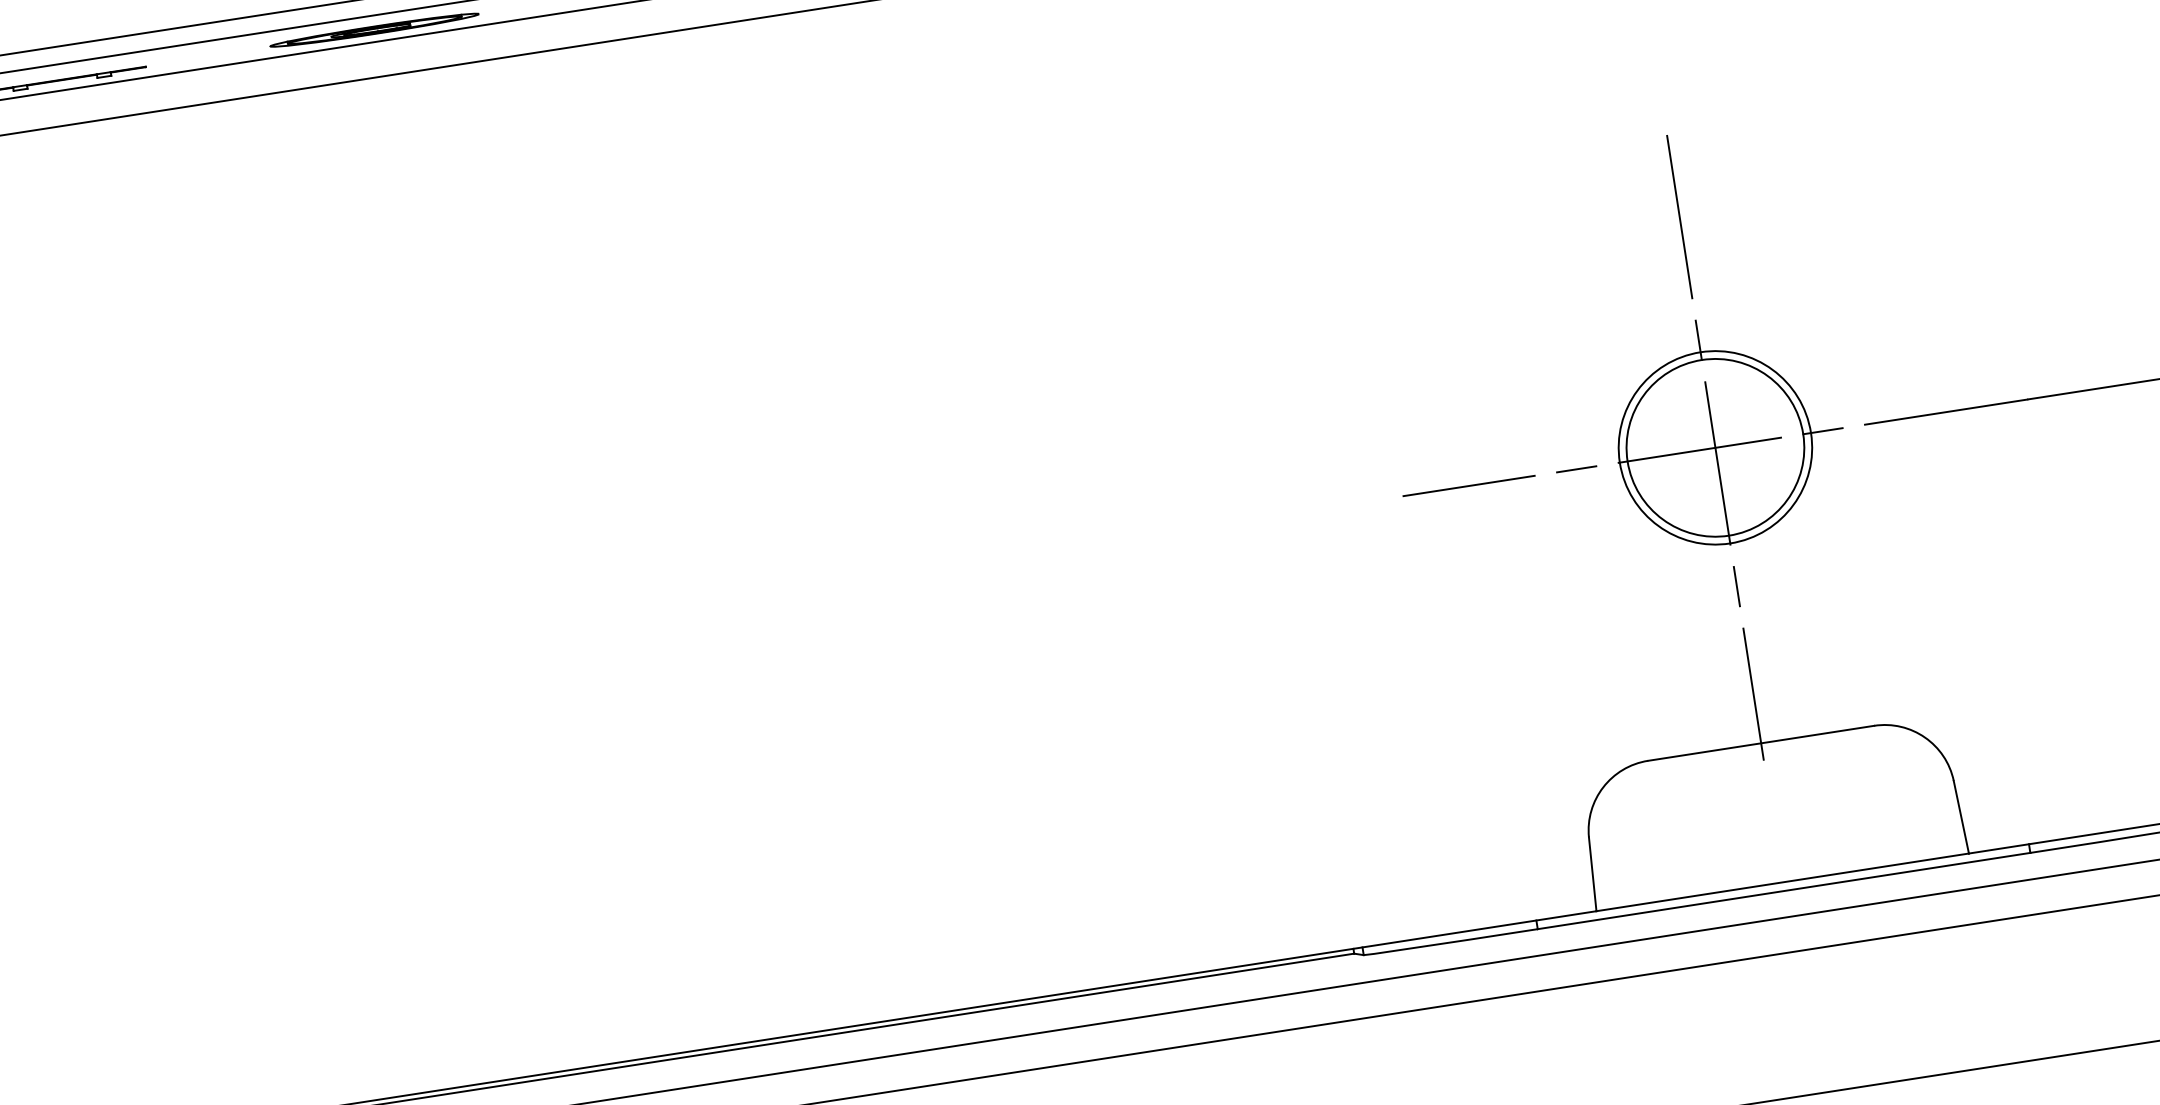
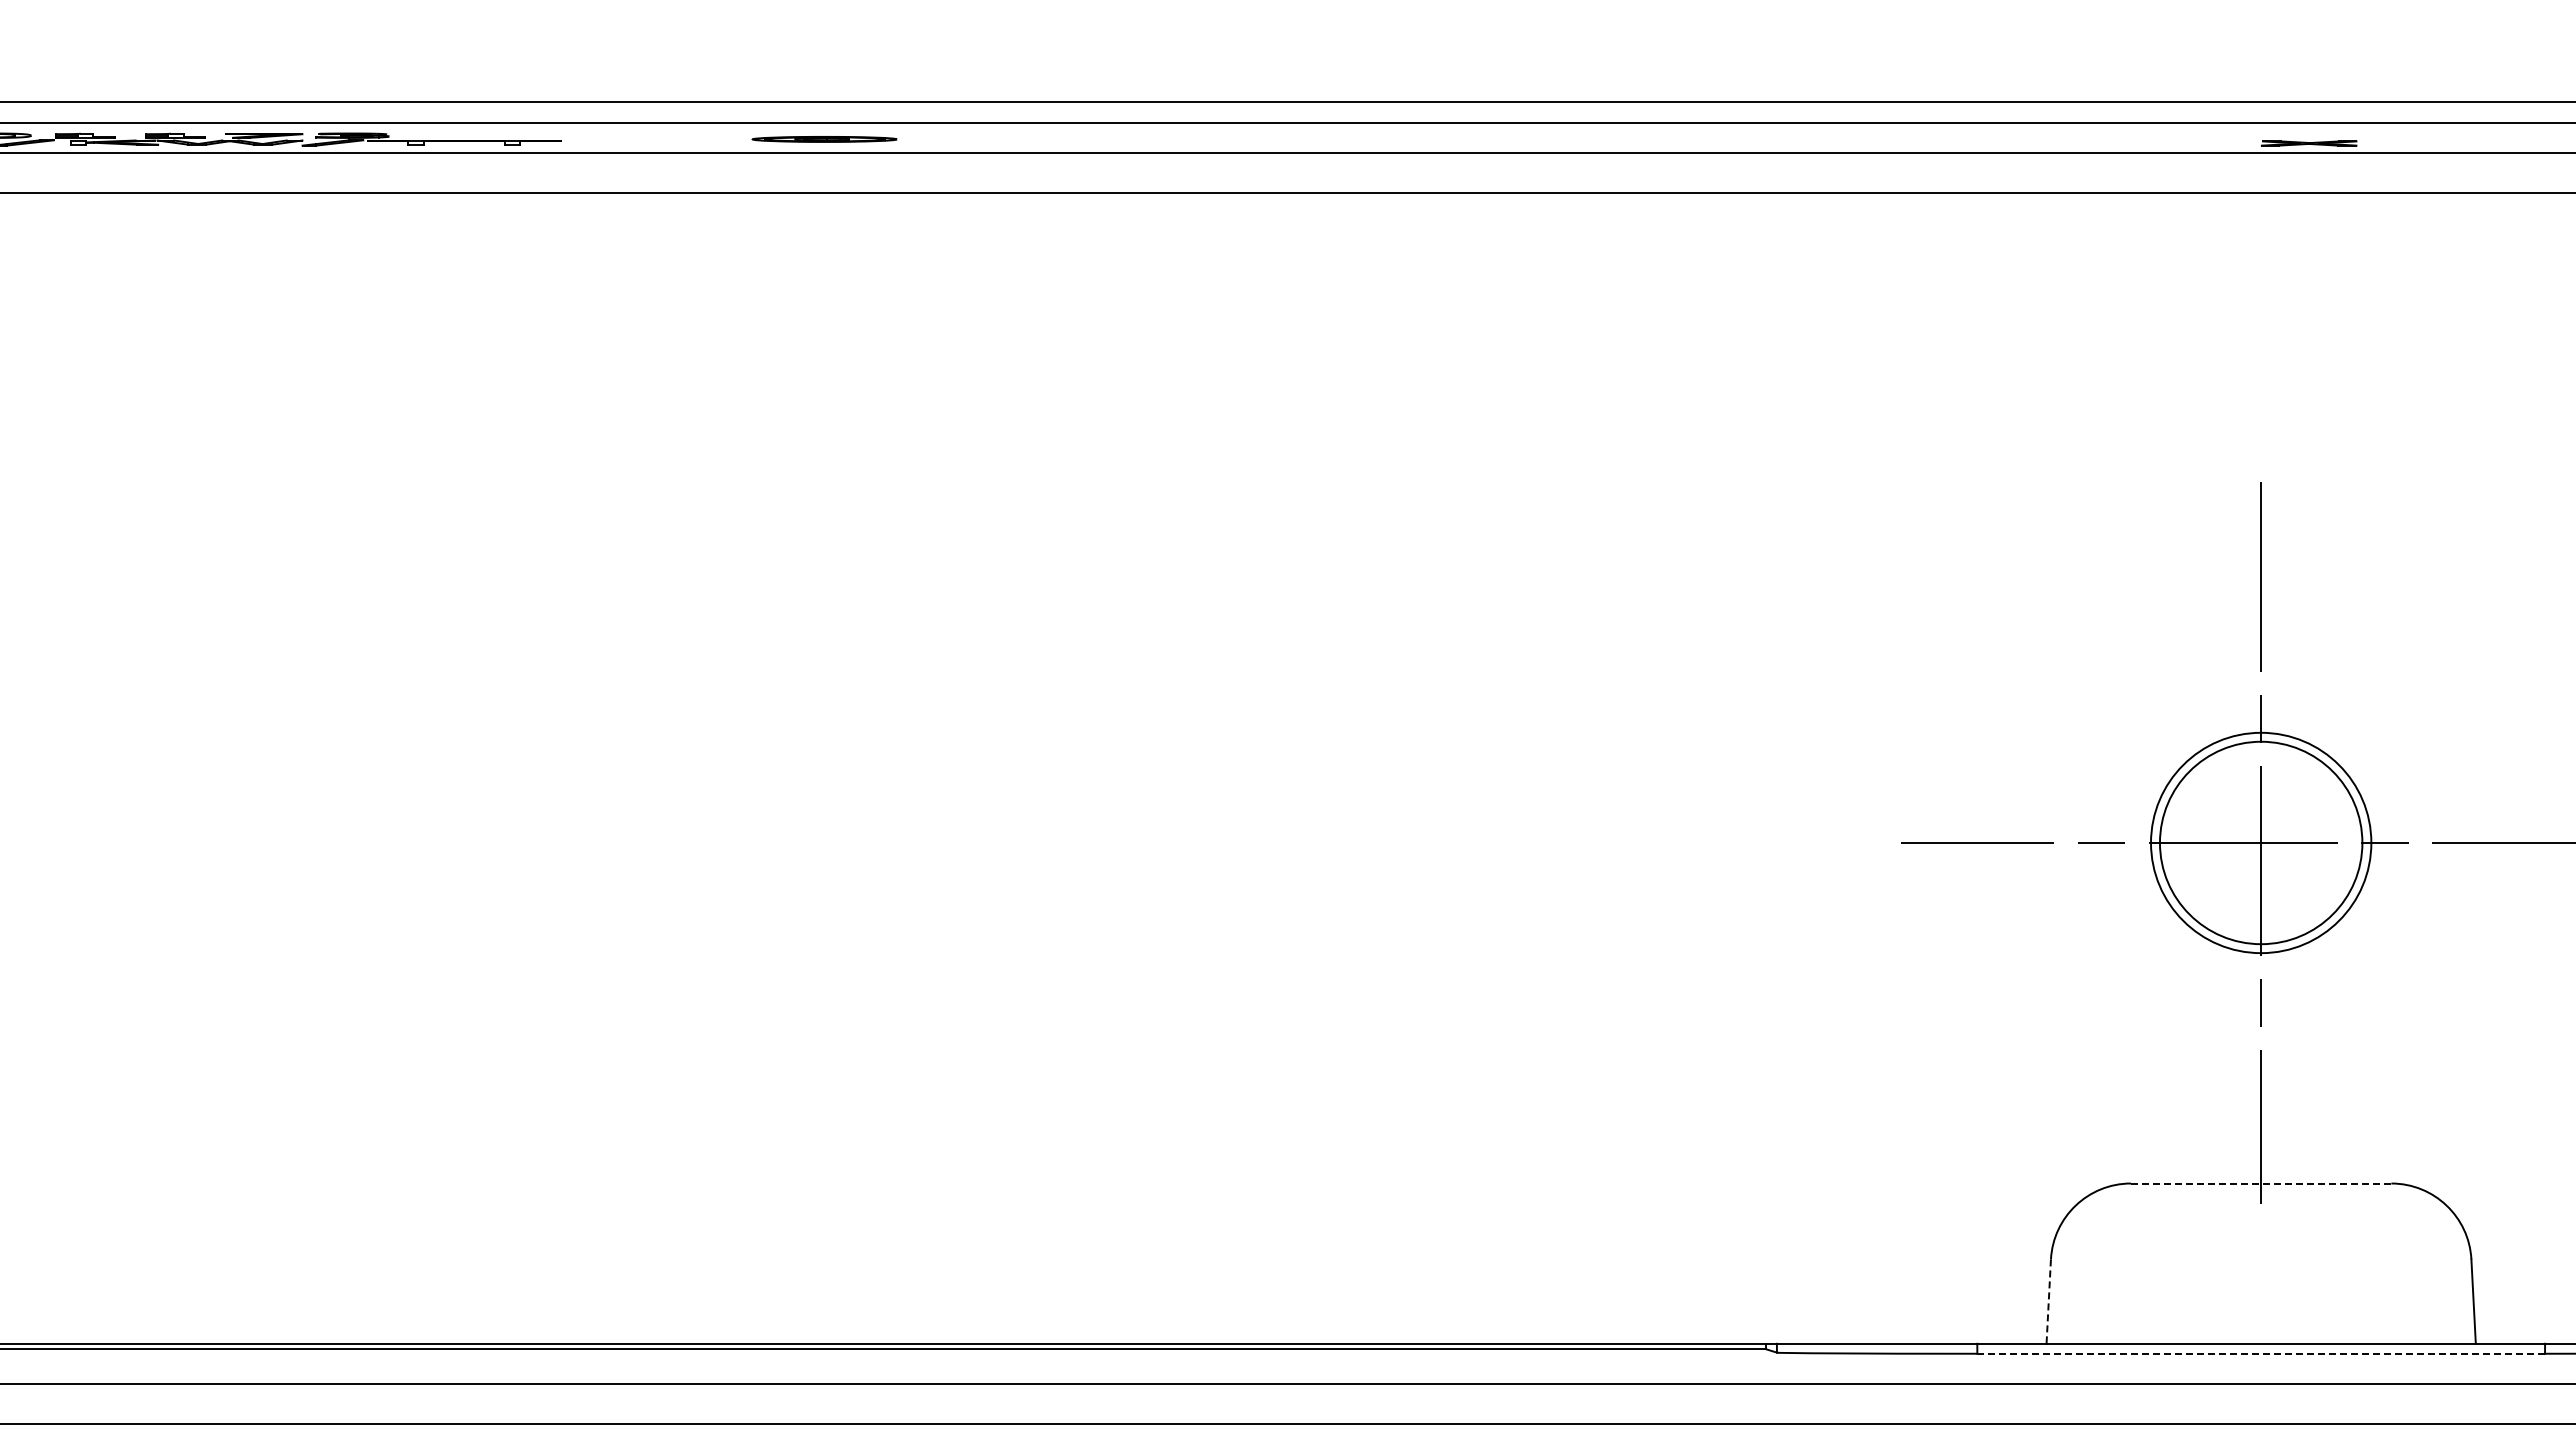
part: (374, 30) -> (824, 139), size x0.6
line: (1760, 743) -> (2260, 1183), solid -> dashed
line: (1592, 875) -> (2048, 1302), solid -> dashed
line: (1784, 890) -> (2261, 1353), solid -> dashed

